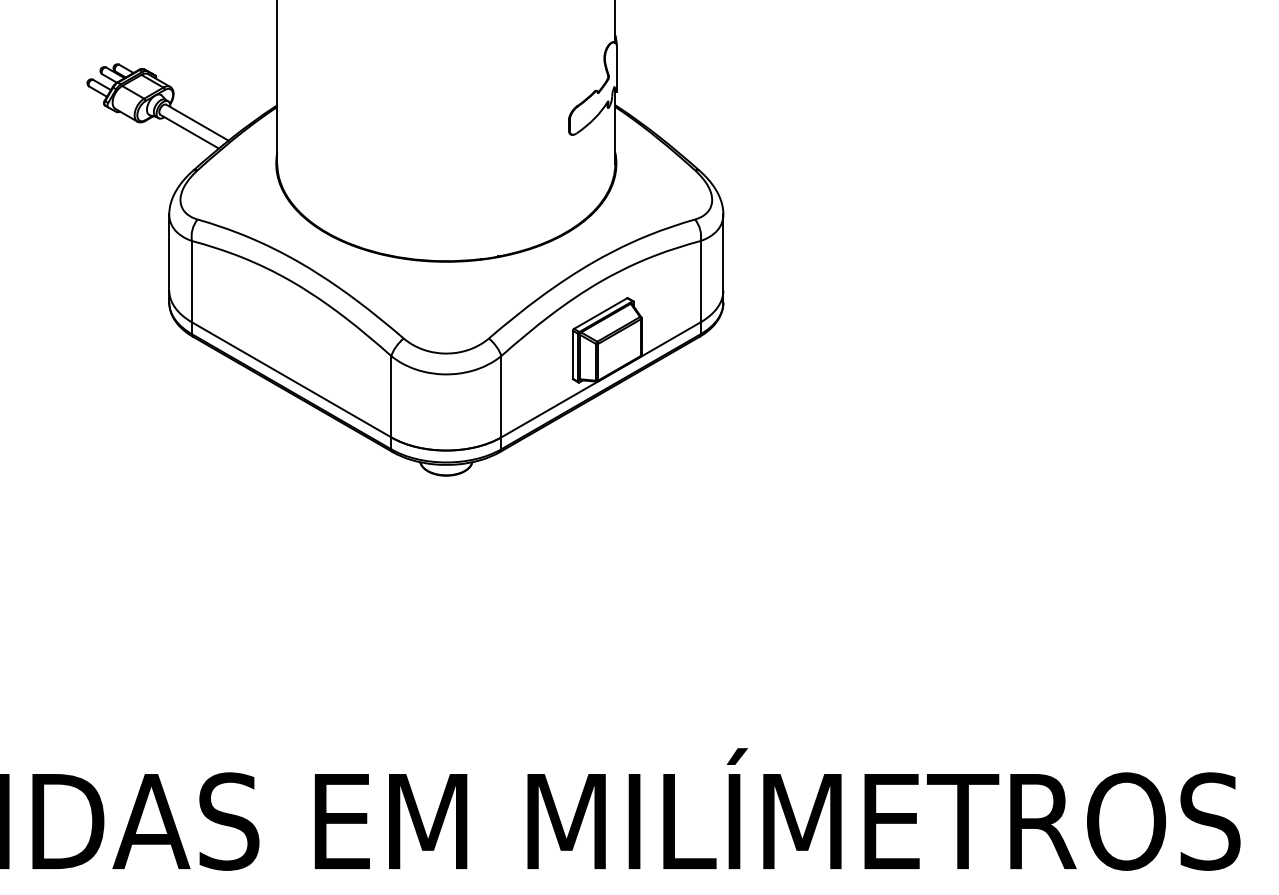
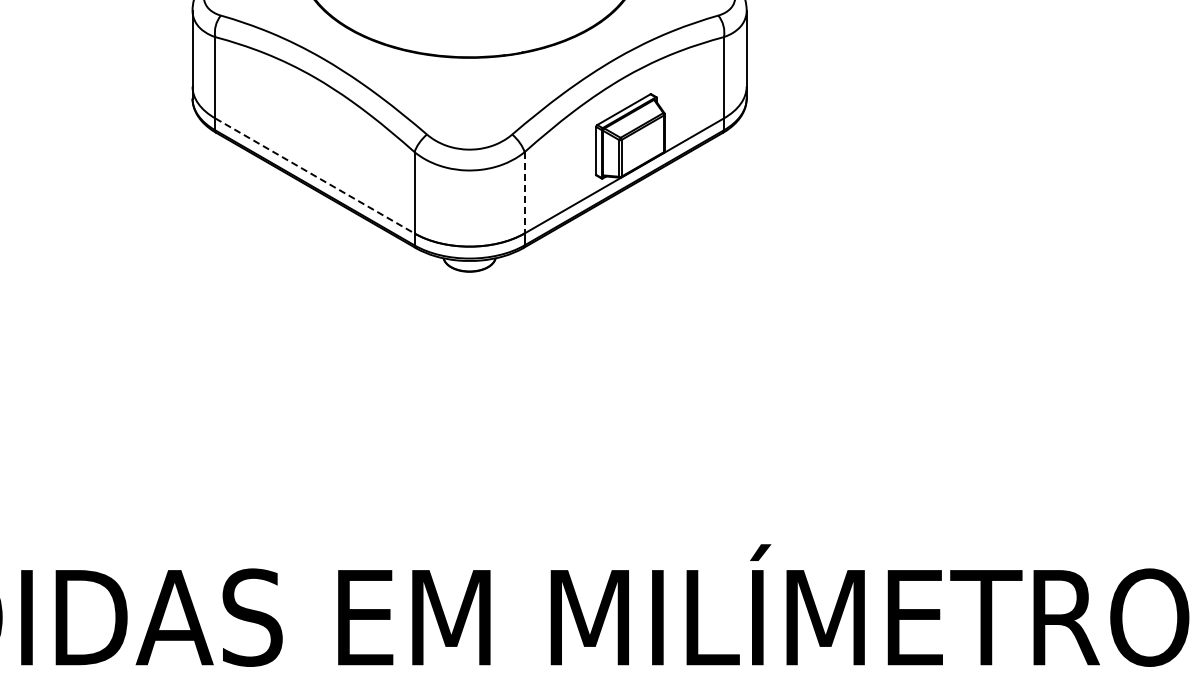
line: (292, 380) -> (315, 176), solid -> dashed
line: (501, 396) -> (524, 192), solid -> dashed

